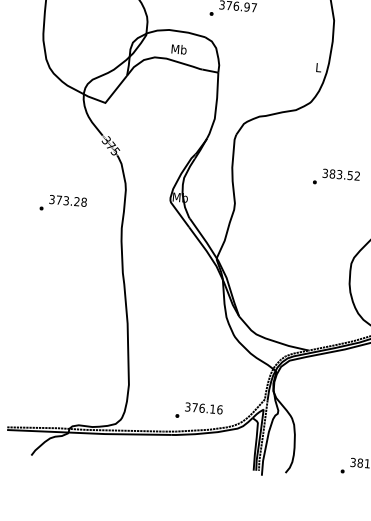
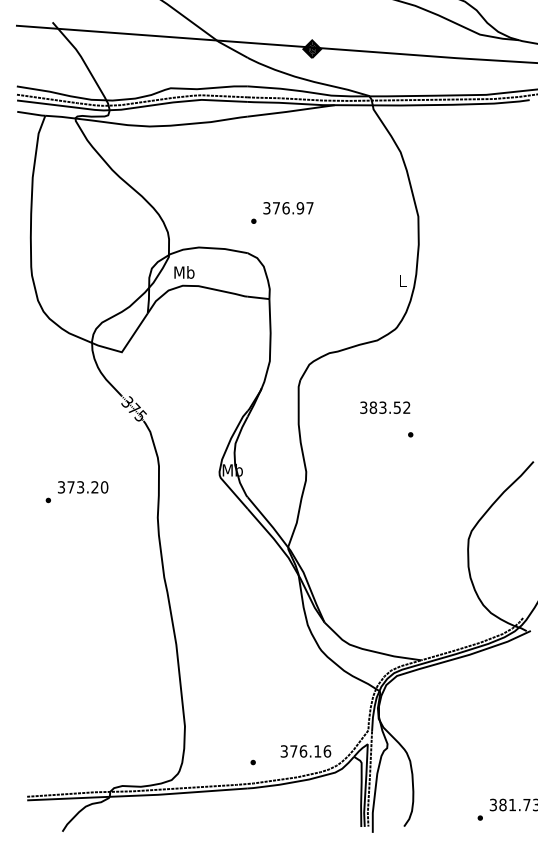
text: (179, 49) -> (184, 272), moved
text: (341, 174) -> (385, 407), moved
text: (84, 202) -> (104, 487), 373.28 -> 373.20
text: (203, 408) -> (305, 751), moved

